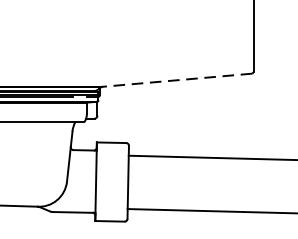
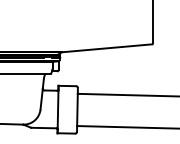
line: (176, 80) -> (106, 48), dashed -> solid

